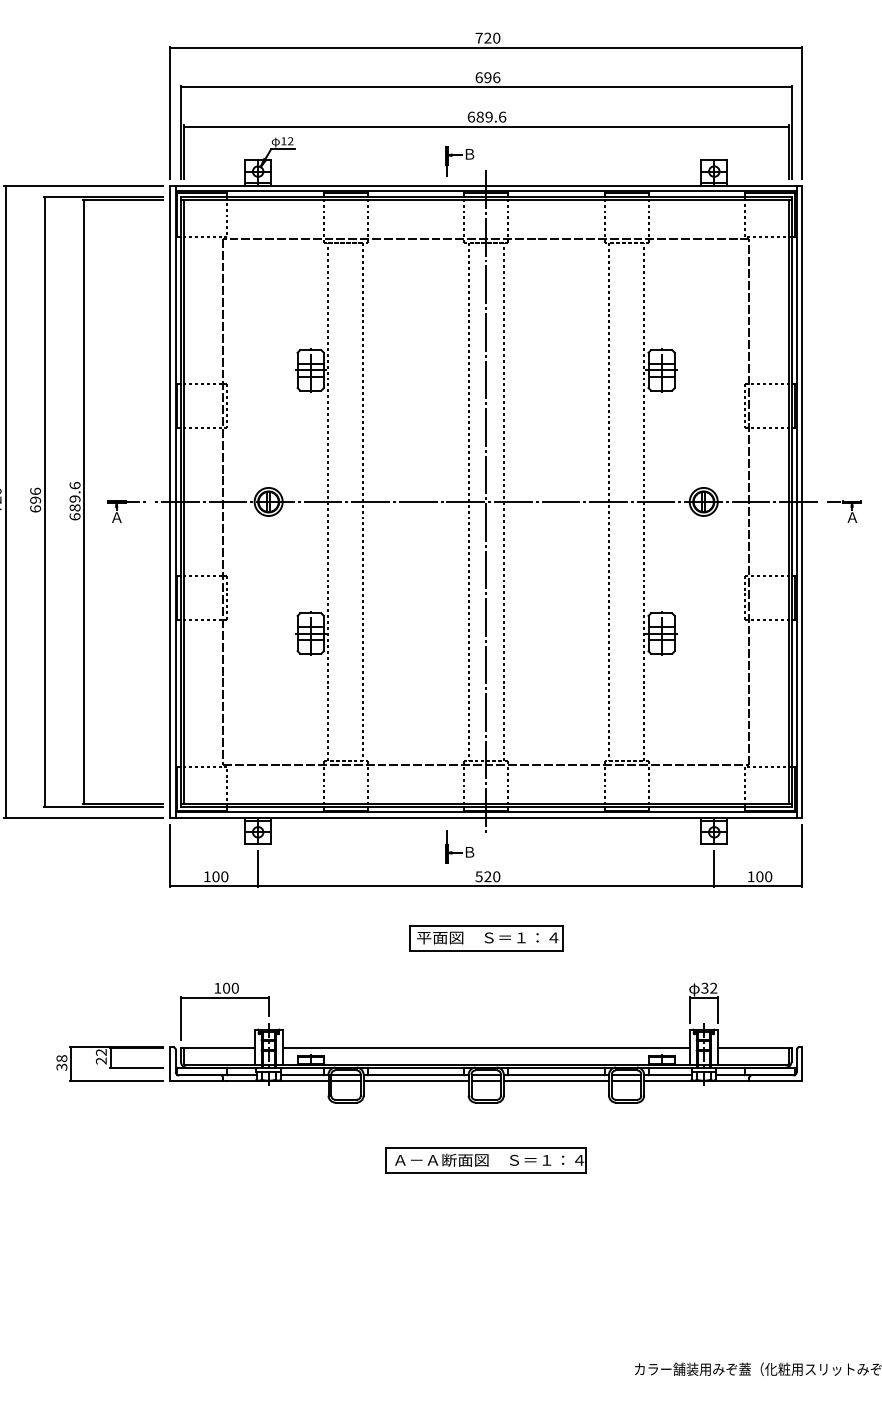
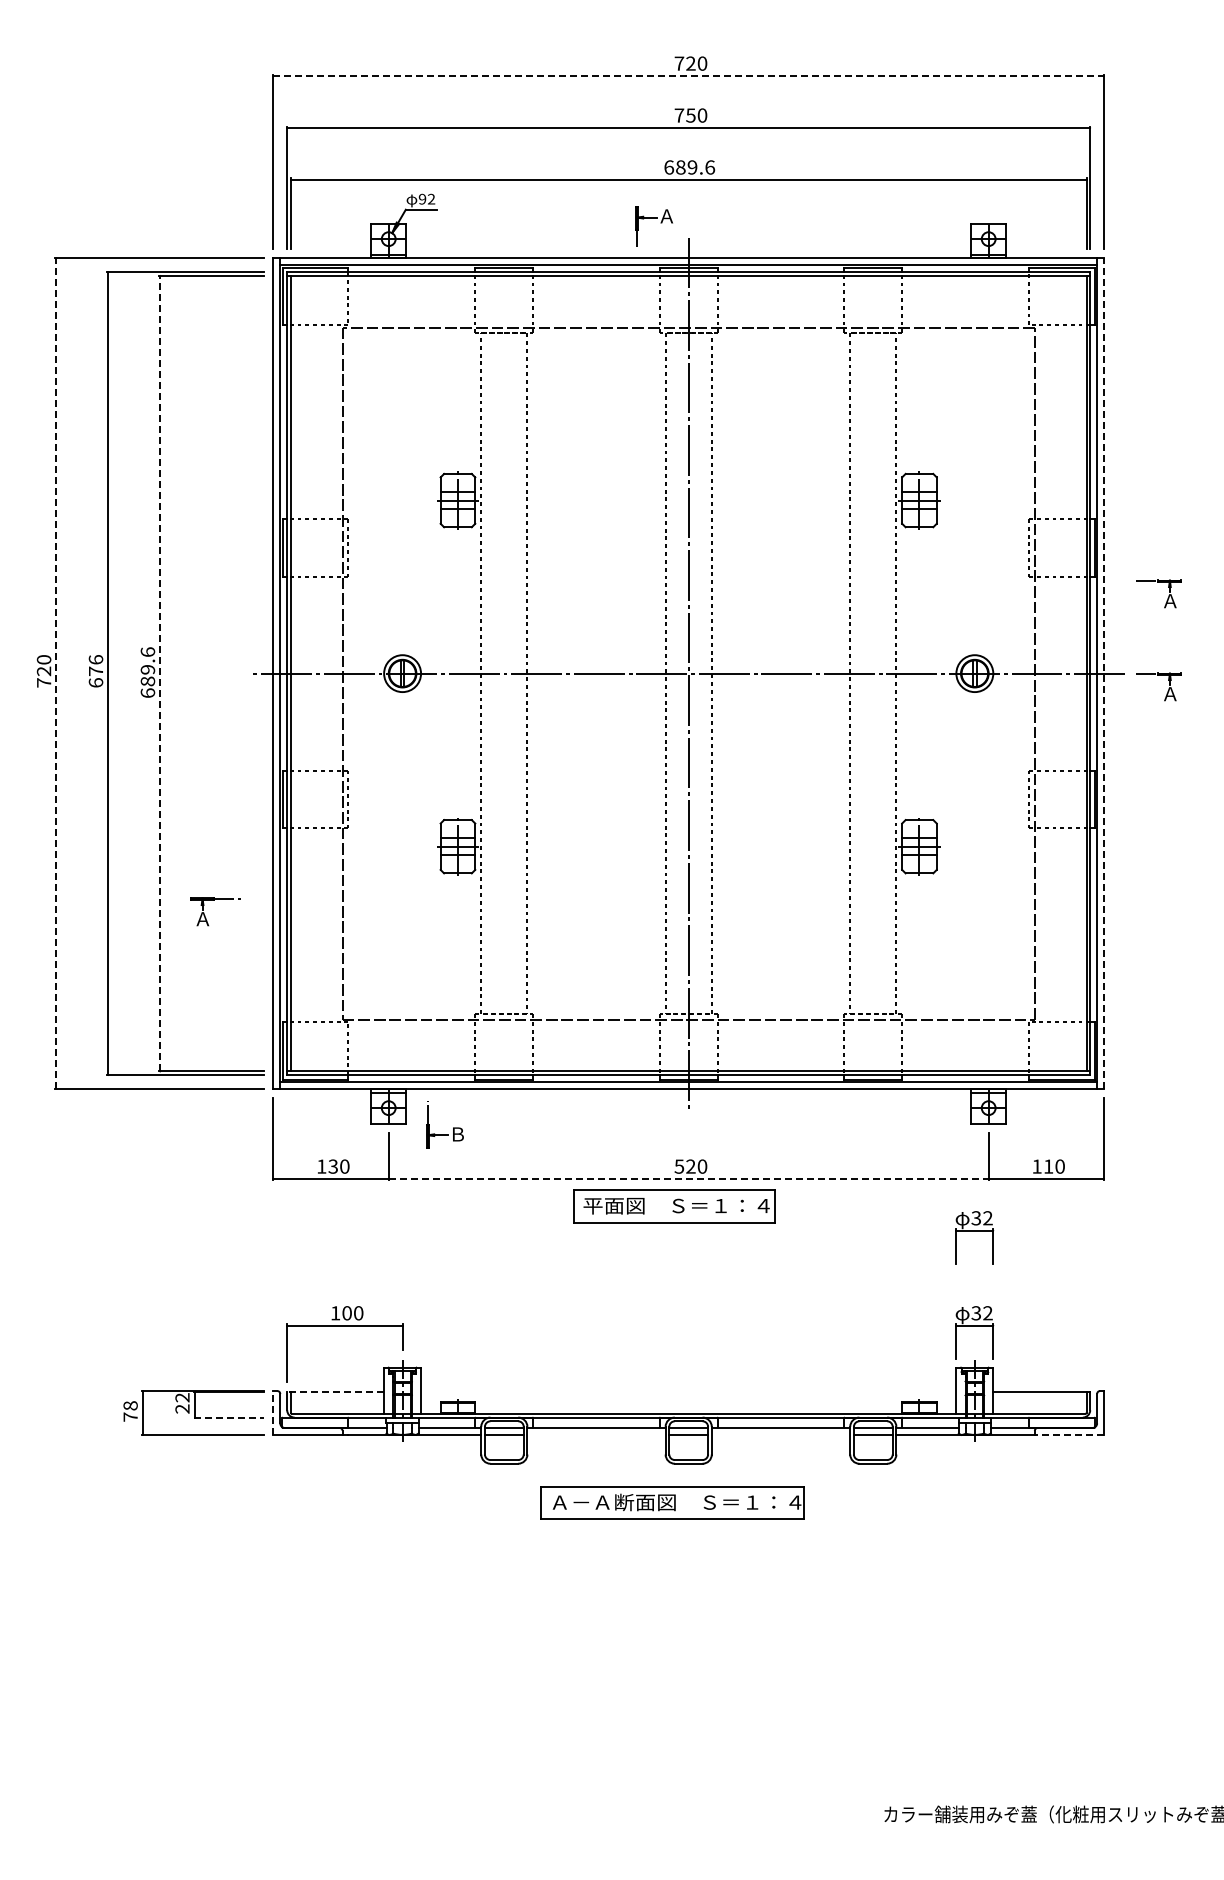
line: (486, 47) -> (689, 76), solid -> dashed
text: (487, 77) -> (690, 115), 696 -> 750
text: (283, 140) -> (422, 198), 12 -> 92
text: (469, 154) -> (666, 216), Ｂ -> Ａ
part: (851, 442) -> (1168, 595), added
text: (35, 500) -> (95, 671), 696 -> 676
line: (5, 501) -> (56, 673), solid -> dashed
line: (84, 501) -> (160, 673), solid -> dashed
line: (802, 501) -> (1104, 673), solid -> dashed
part: (118, 514) -> (205, 915), moved
part: (466, 847) -> (453, 1127), moved
text: (216, 876) -> (333, 1166), 100 -> 130
text: (759, 876) -> (1048, 1166), 100 -> 110
line: (486, 886) -> (688, 1179), solid -> dashed
part: (703, 930) -> (974, 1237), added
part: (486, 938) -> (674, 1206), moved
line: (217, 1048) -> (335, 1392), solid -> dashed
line: (486, 1048) -> (688, 1392), removed
line: (170, 1063) -> (273, 1412), solid -> dashed
text: (61, 1066) -> (130, 1416), 38 -> 78
line: (137, 1067) -> (229, 1417), solid -> dashed
line: (416, 1080) -> (596, 1434), removed
line: (556, 1080) -> (780, 1434), removed
line: (775, 1080) -> (1069, 1434), solid -> dashed
part: (486, 1160) -> (672, 1502), moved

